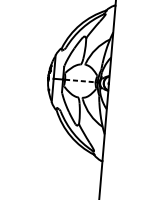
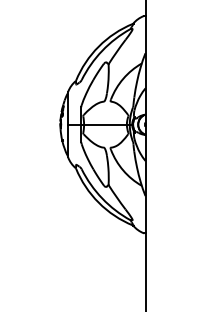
line: (80, 80) -> (105, 124), dashed -> solid

